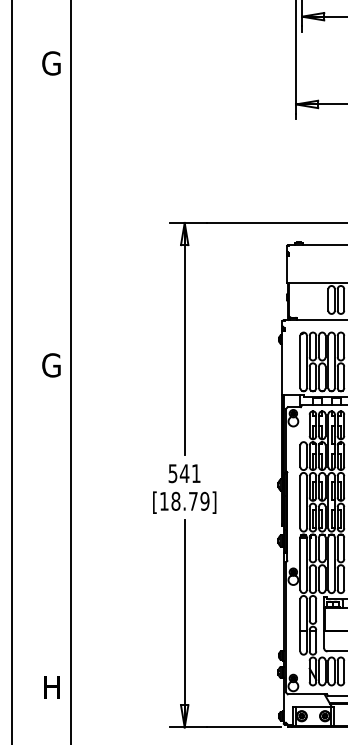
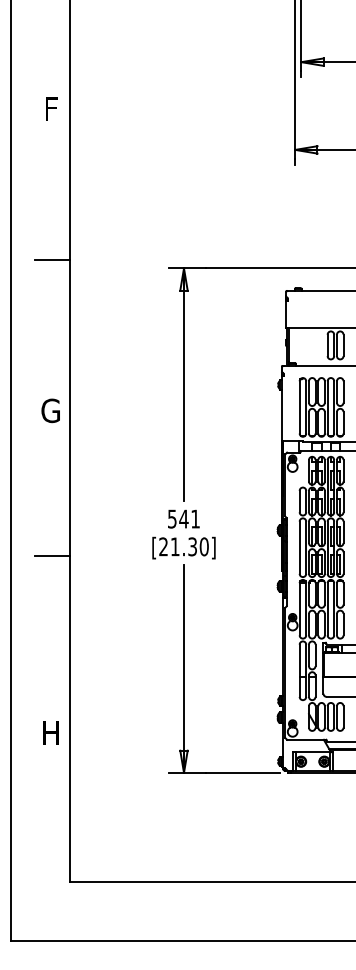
text: (51, 63) -> (50, 108), G -> F
line: (53, 215) -> (52, 260), added
text: (184, 501) -> (183, 546), [18.79] -> [21.30]
line: (53, 511) -> (52, 556), added

